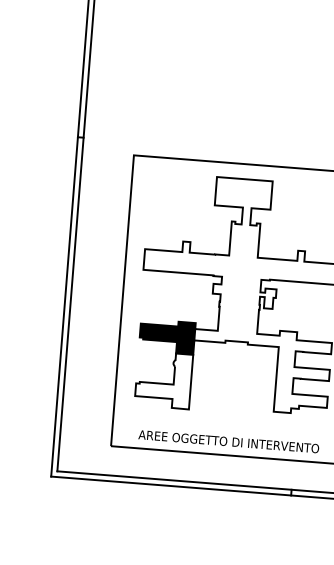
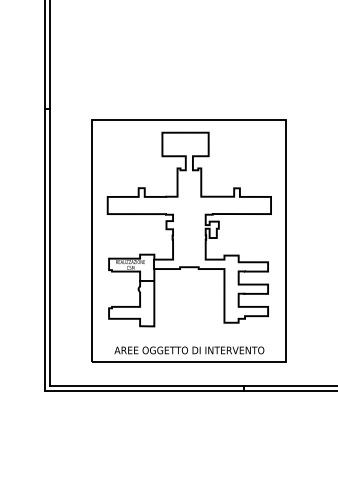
fill: (167, 336) -> (131, 267), removed

